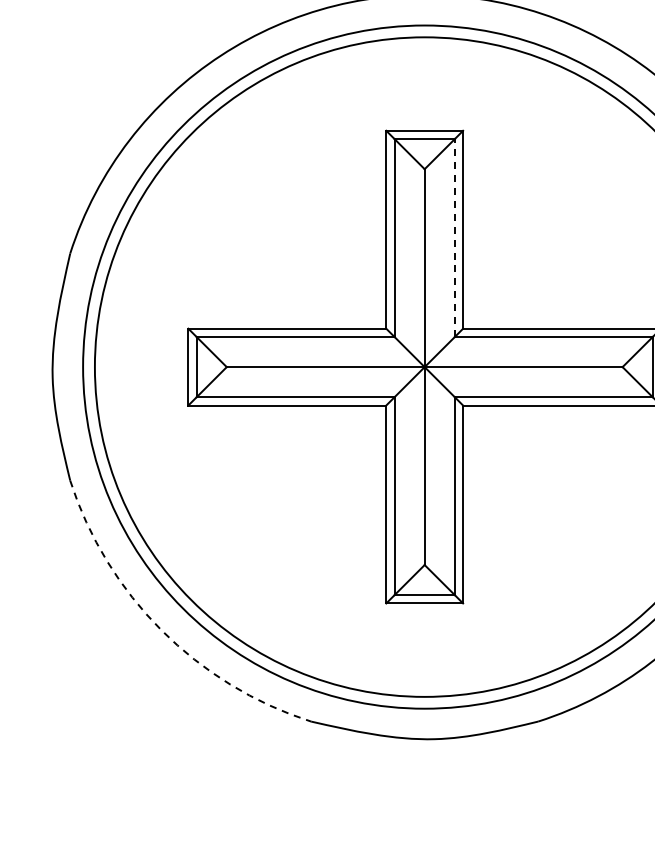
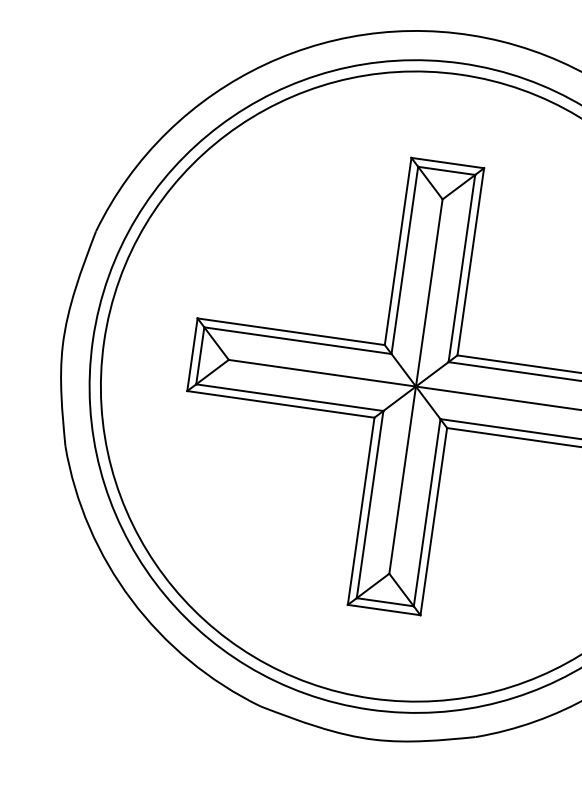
line: (454, 238) -> (461, 268), dashed -> solid
arc: (161, 630) -> (131, 600), dashed -> solid

